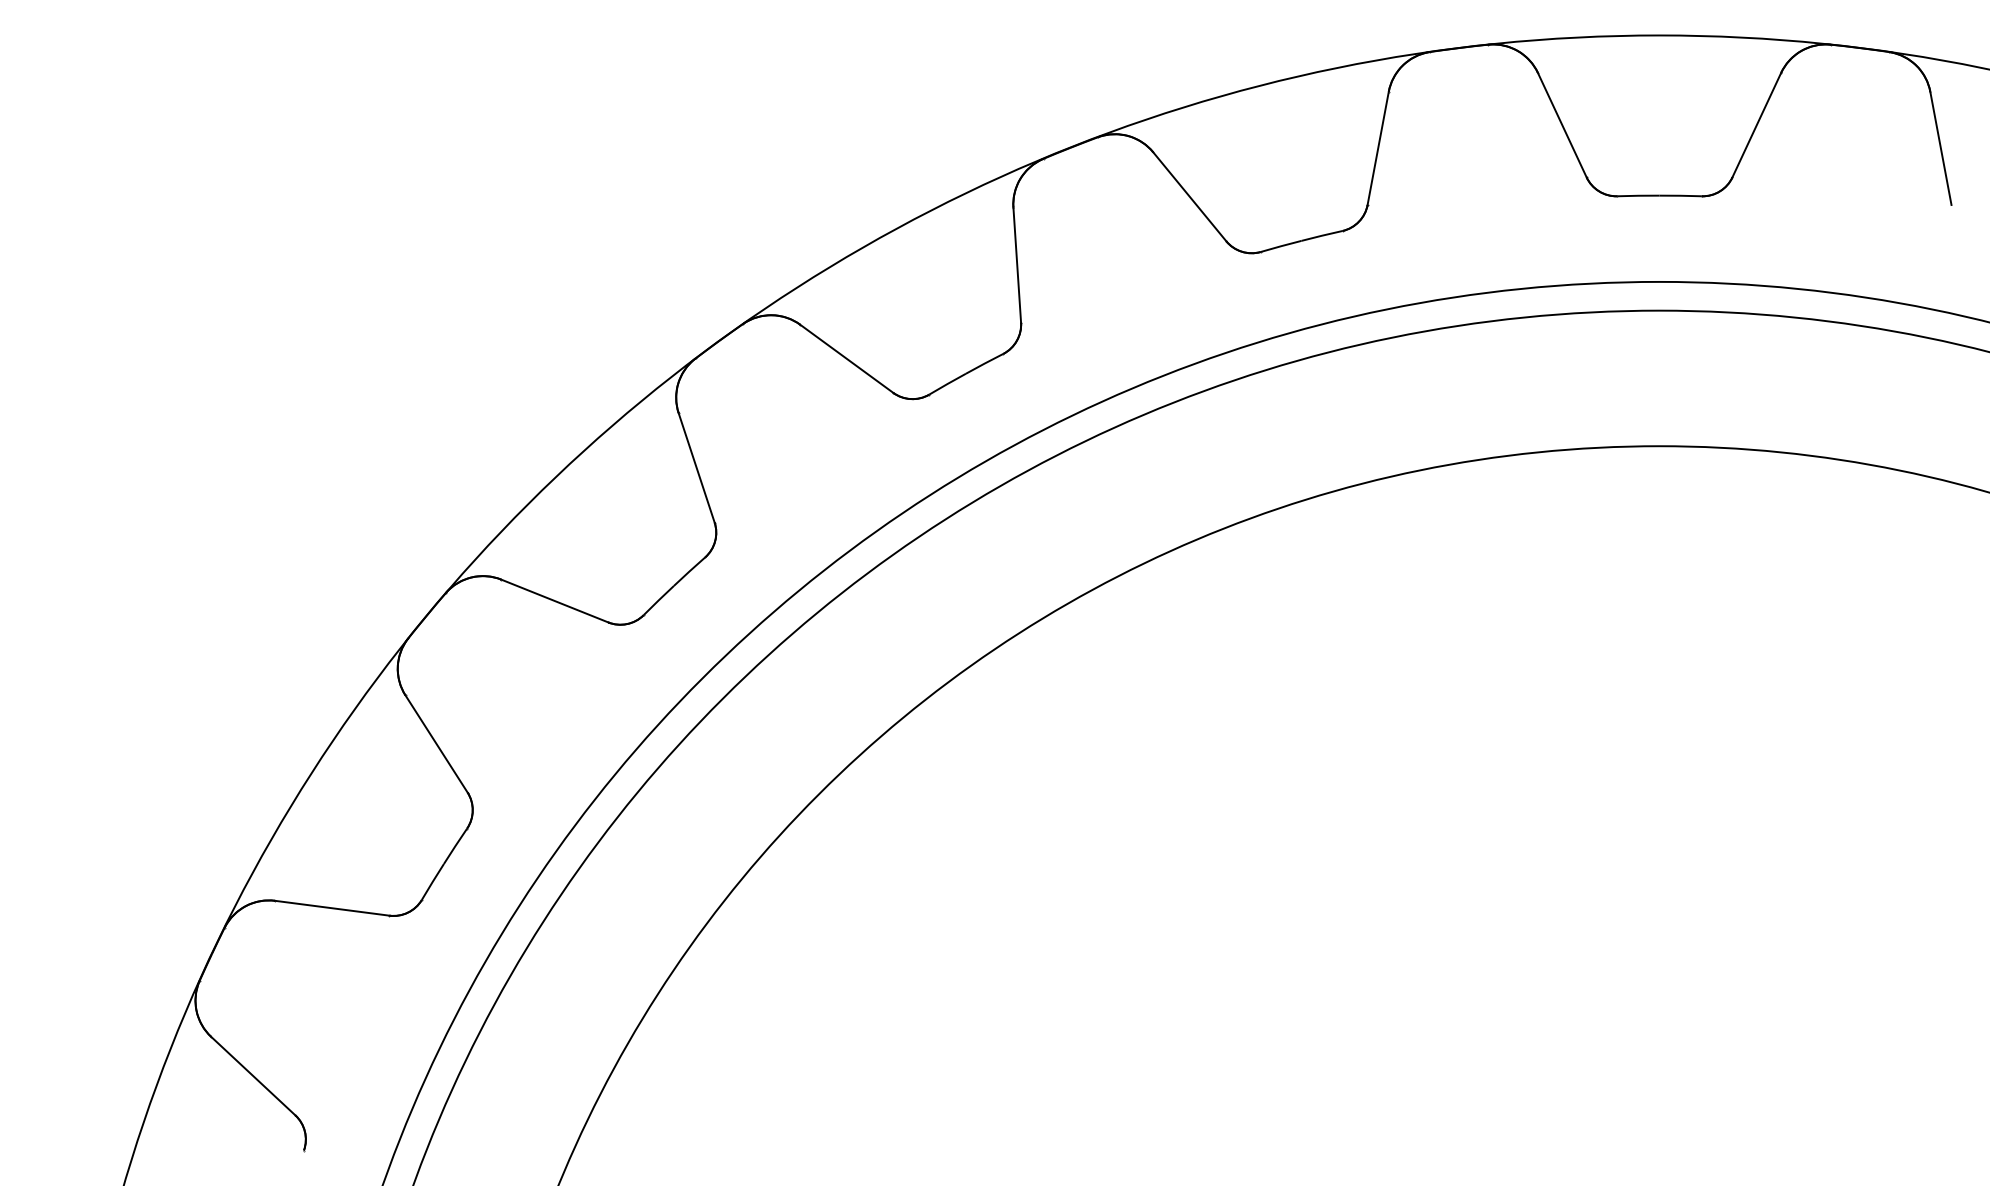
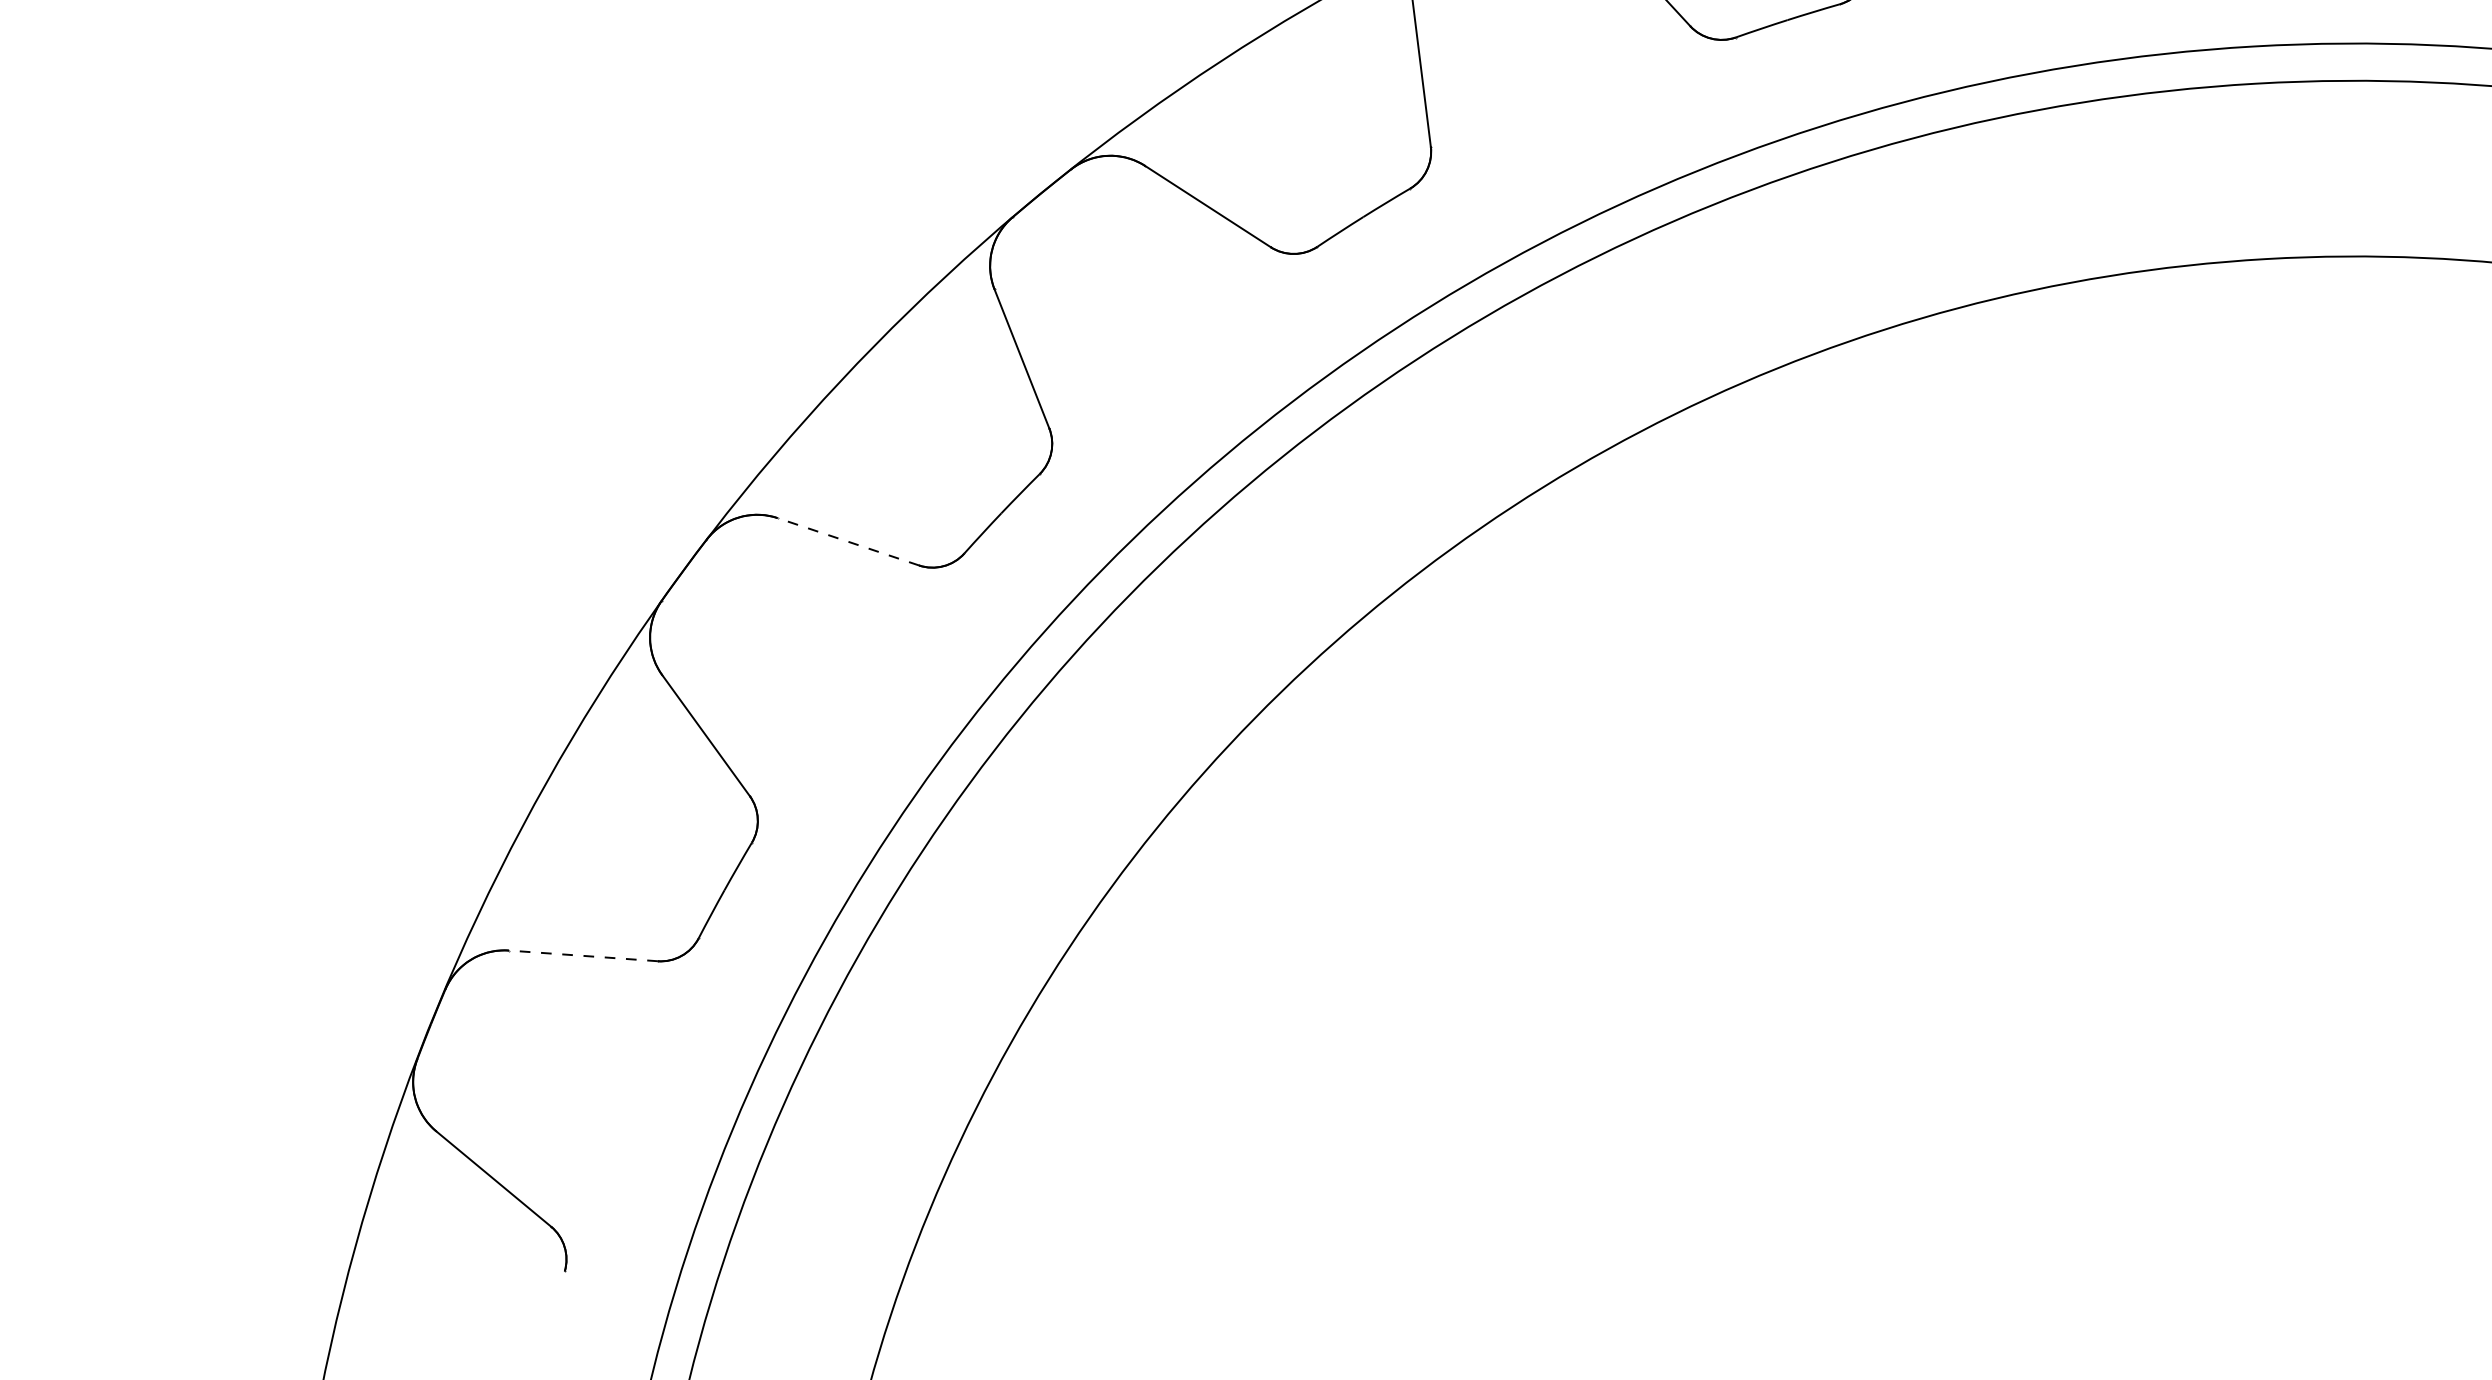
line: (554, 601) -> (847, 542), solid -> dashed
line: (332, 908) -> (583, 956), solid -> dashed

